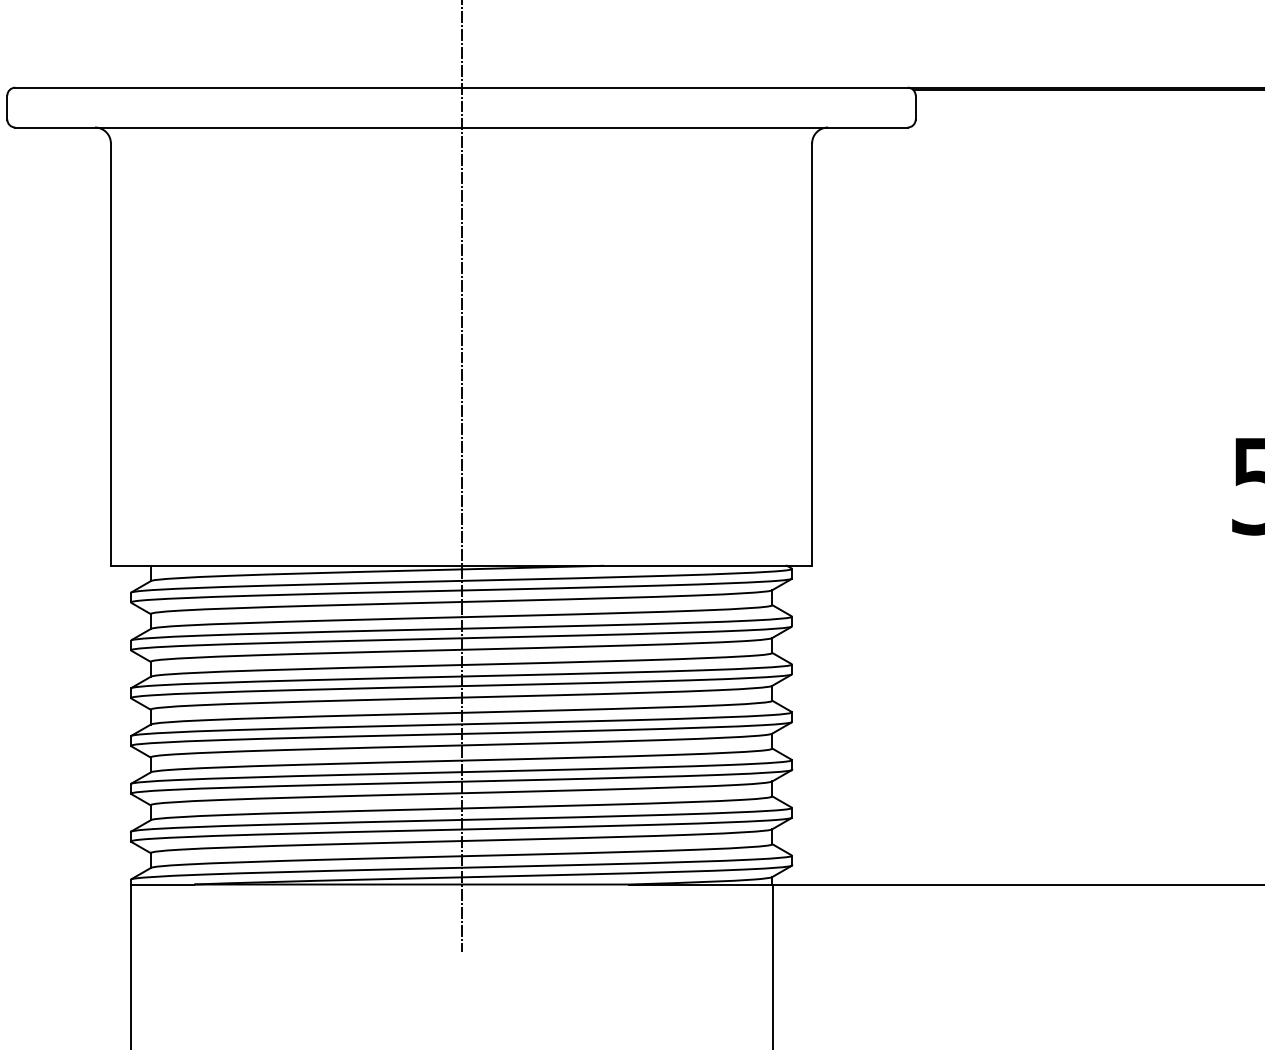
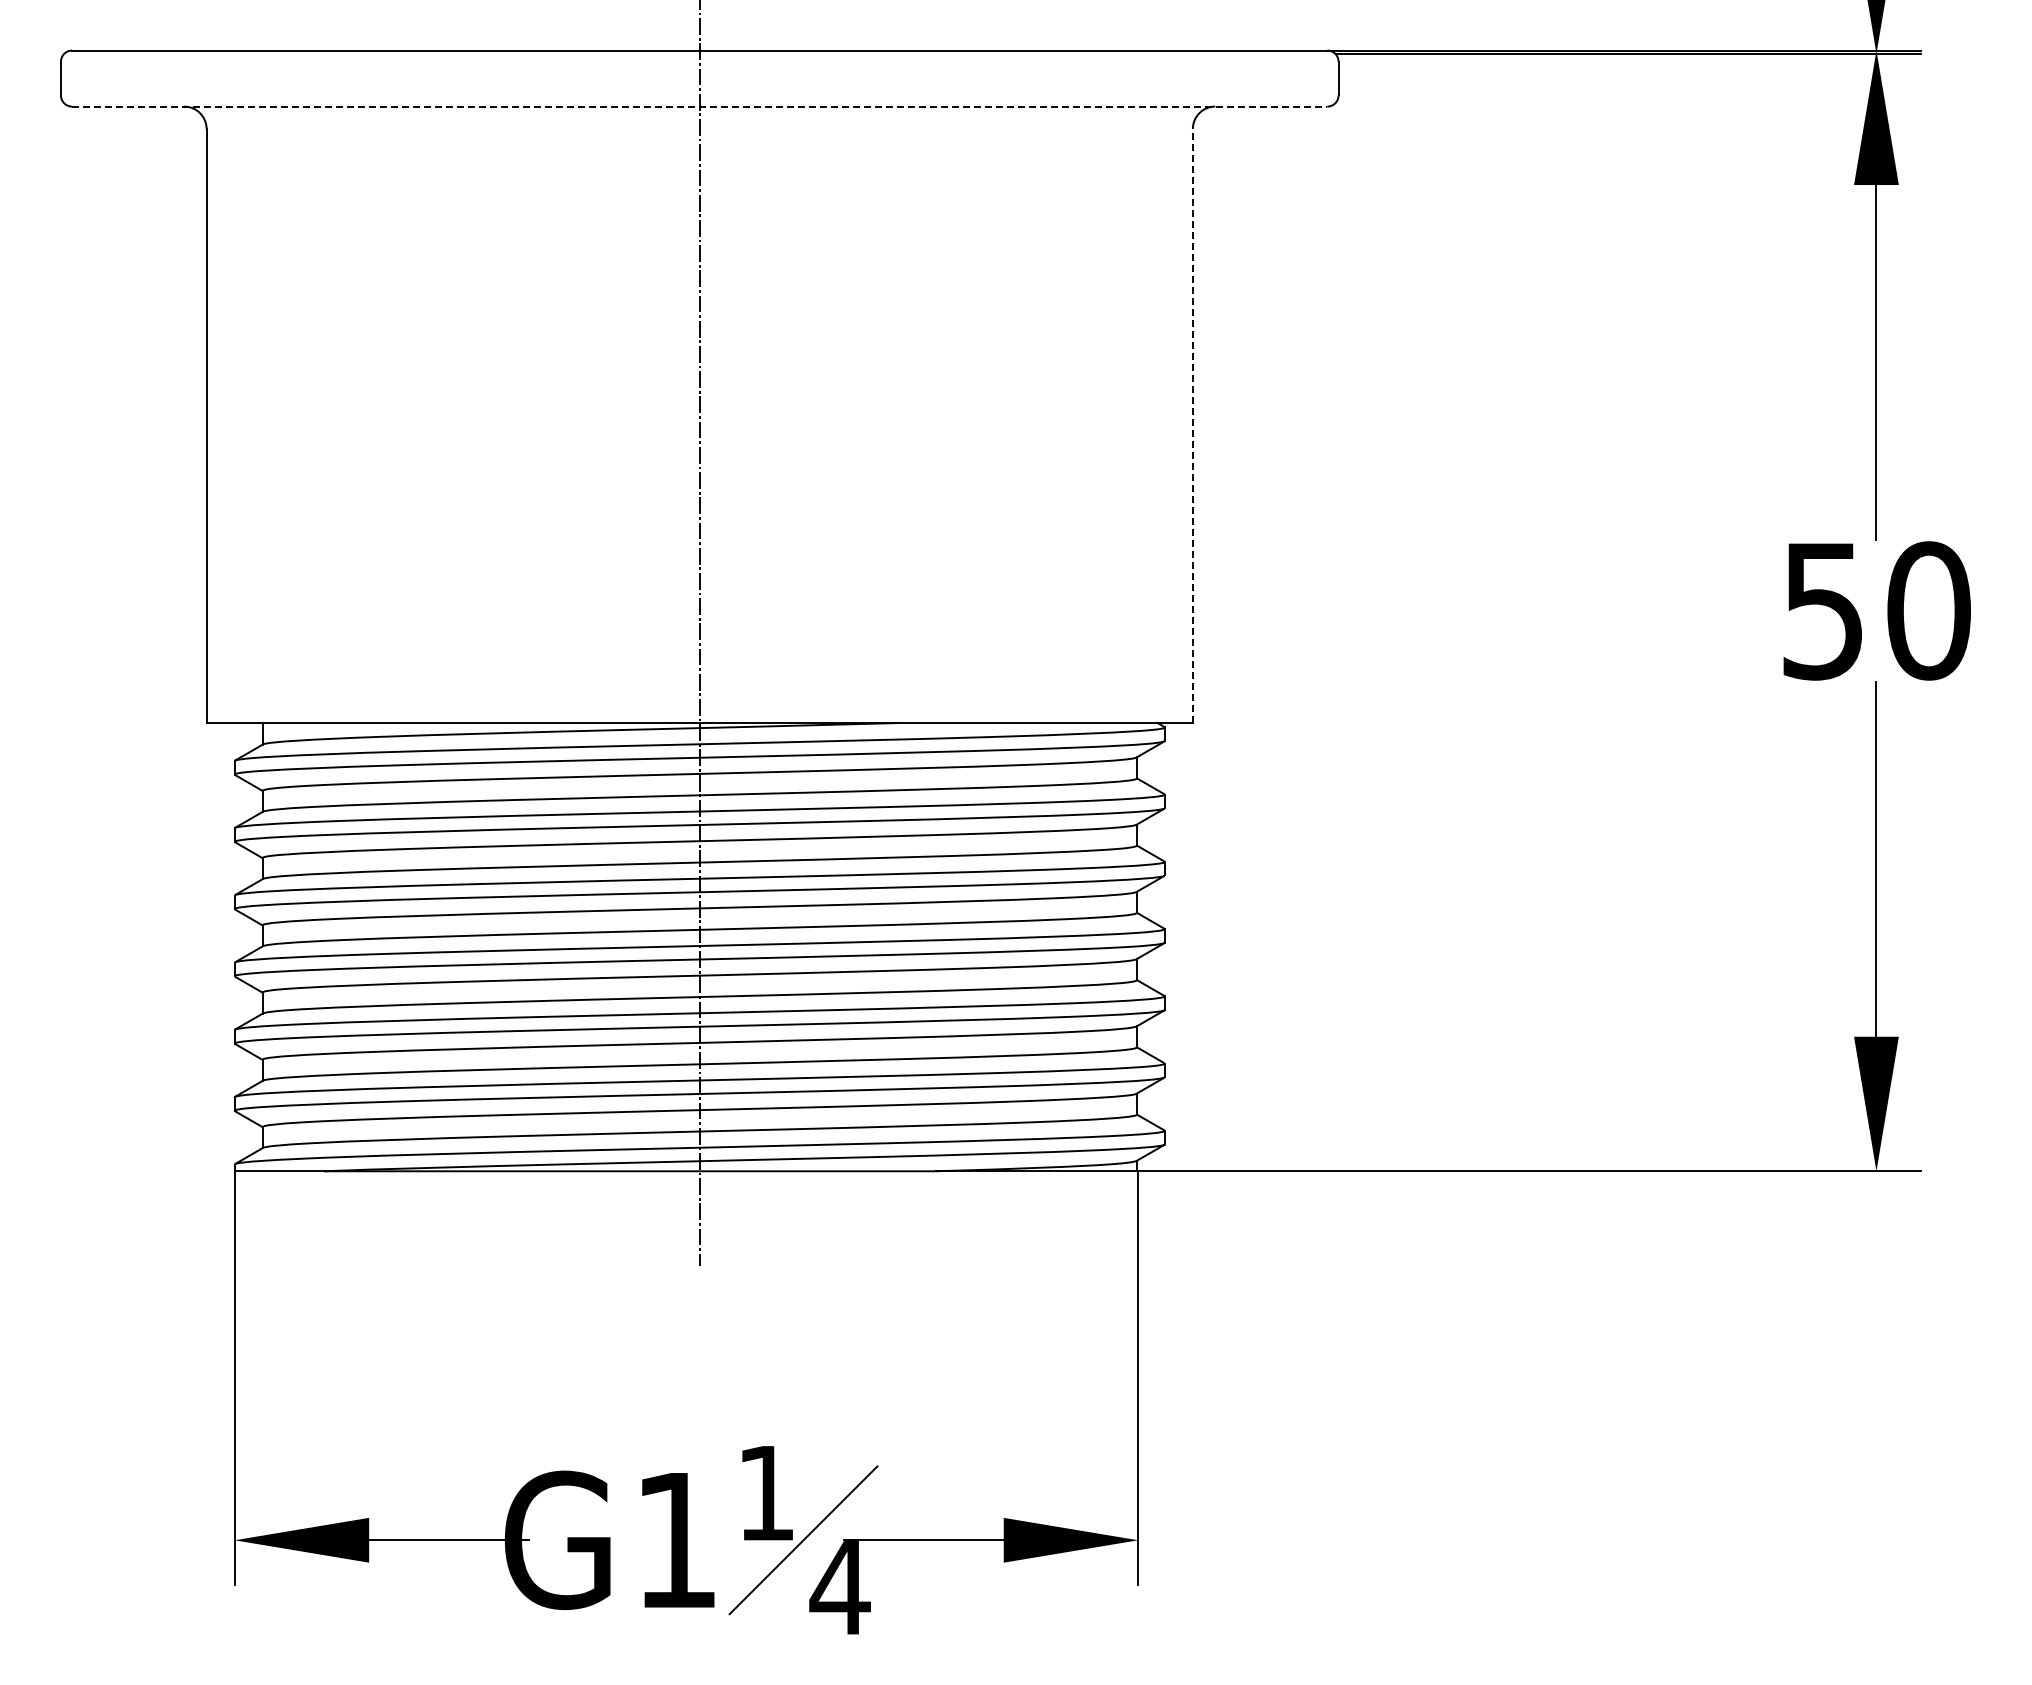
line: (461, 127) -> (699, 106), solid -> dashed
line: (811, 354) -> (1192, 426), solid -> dashed

